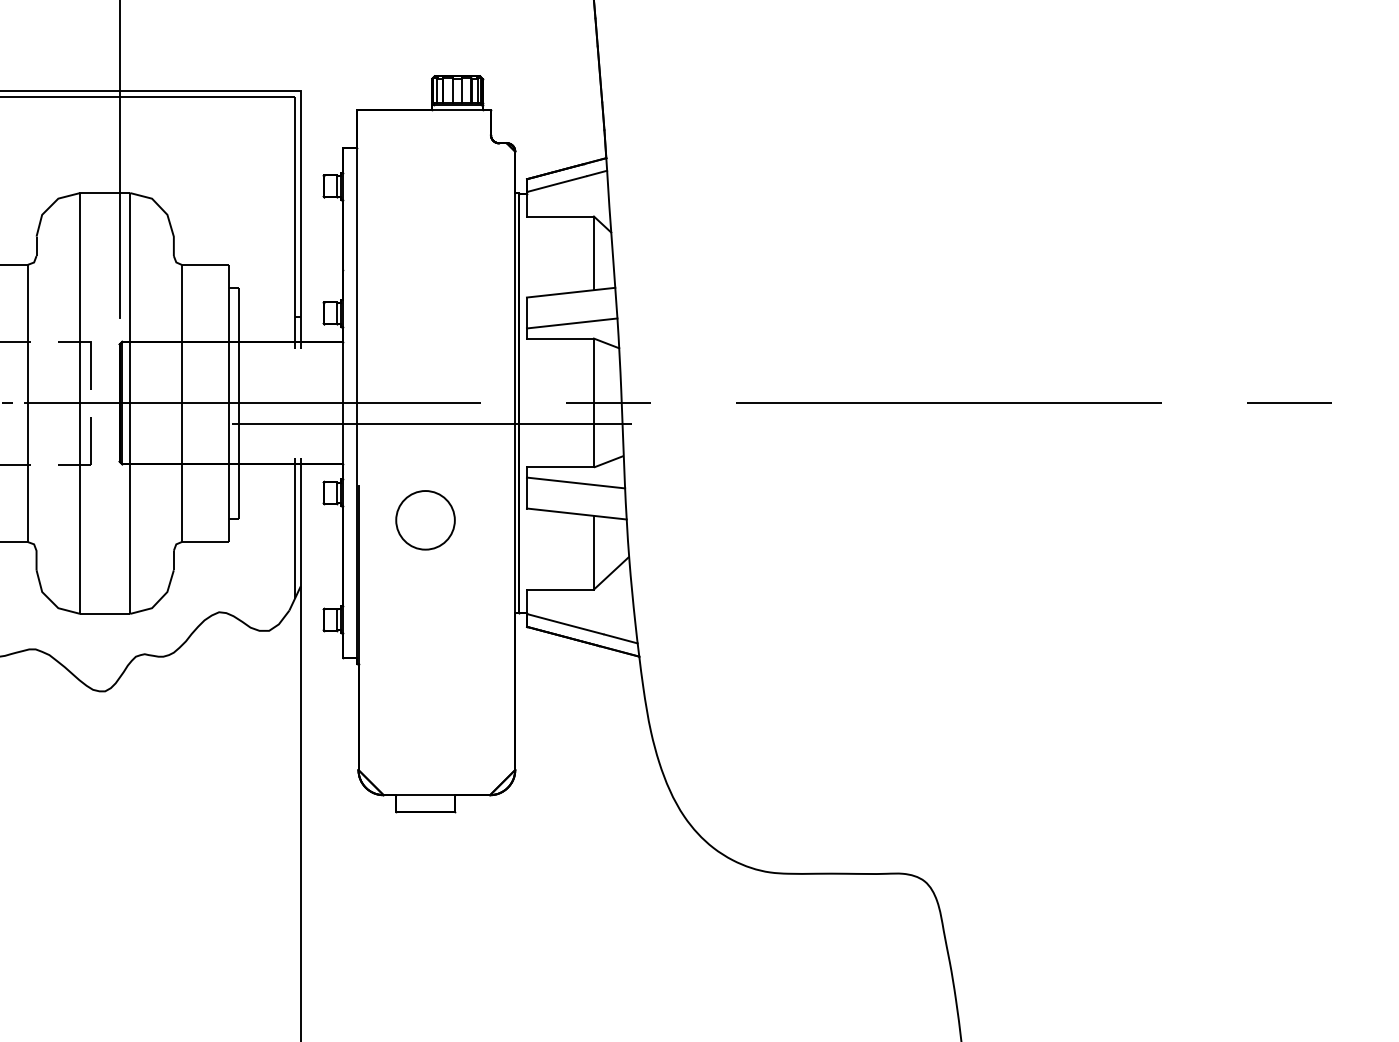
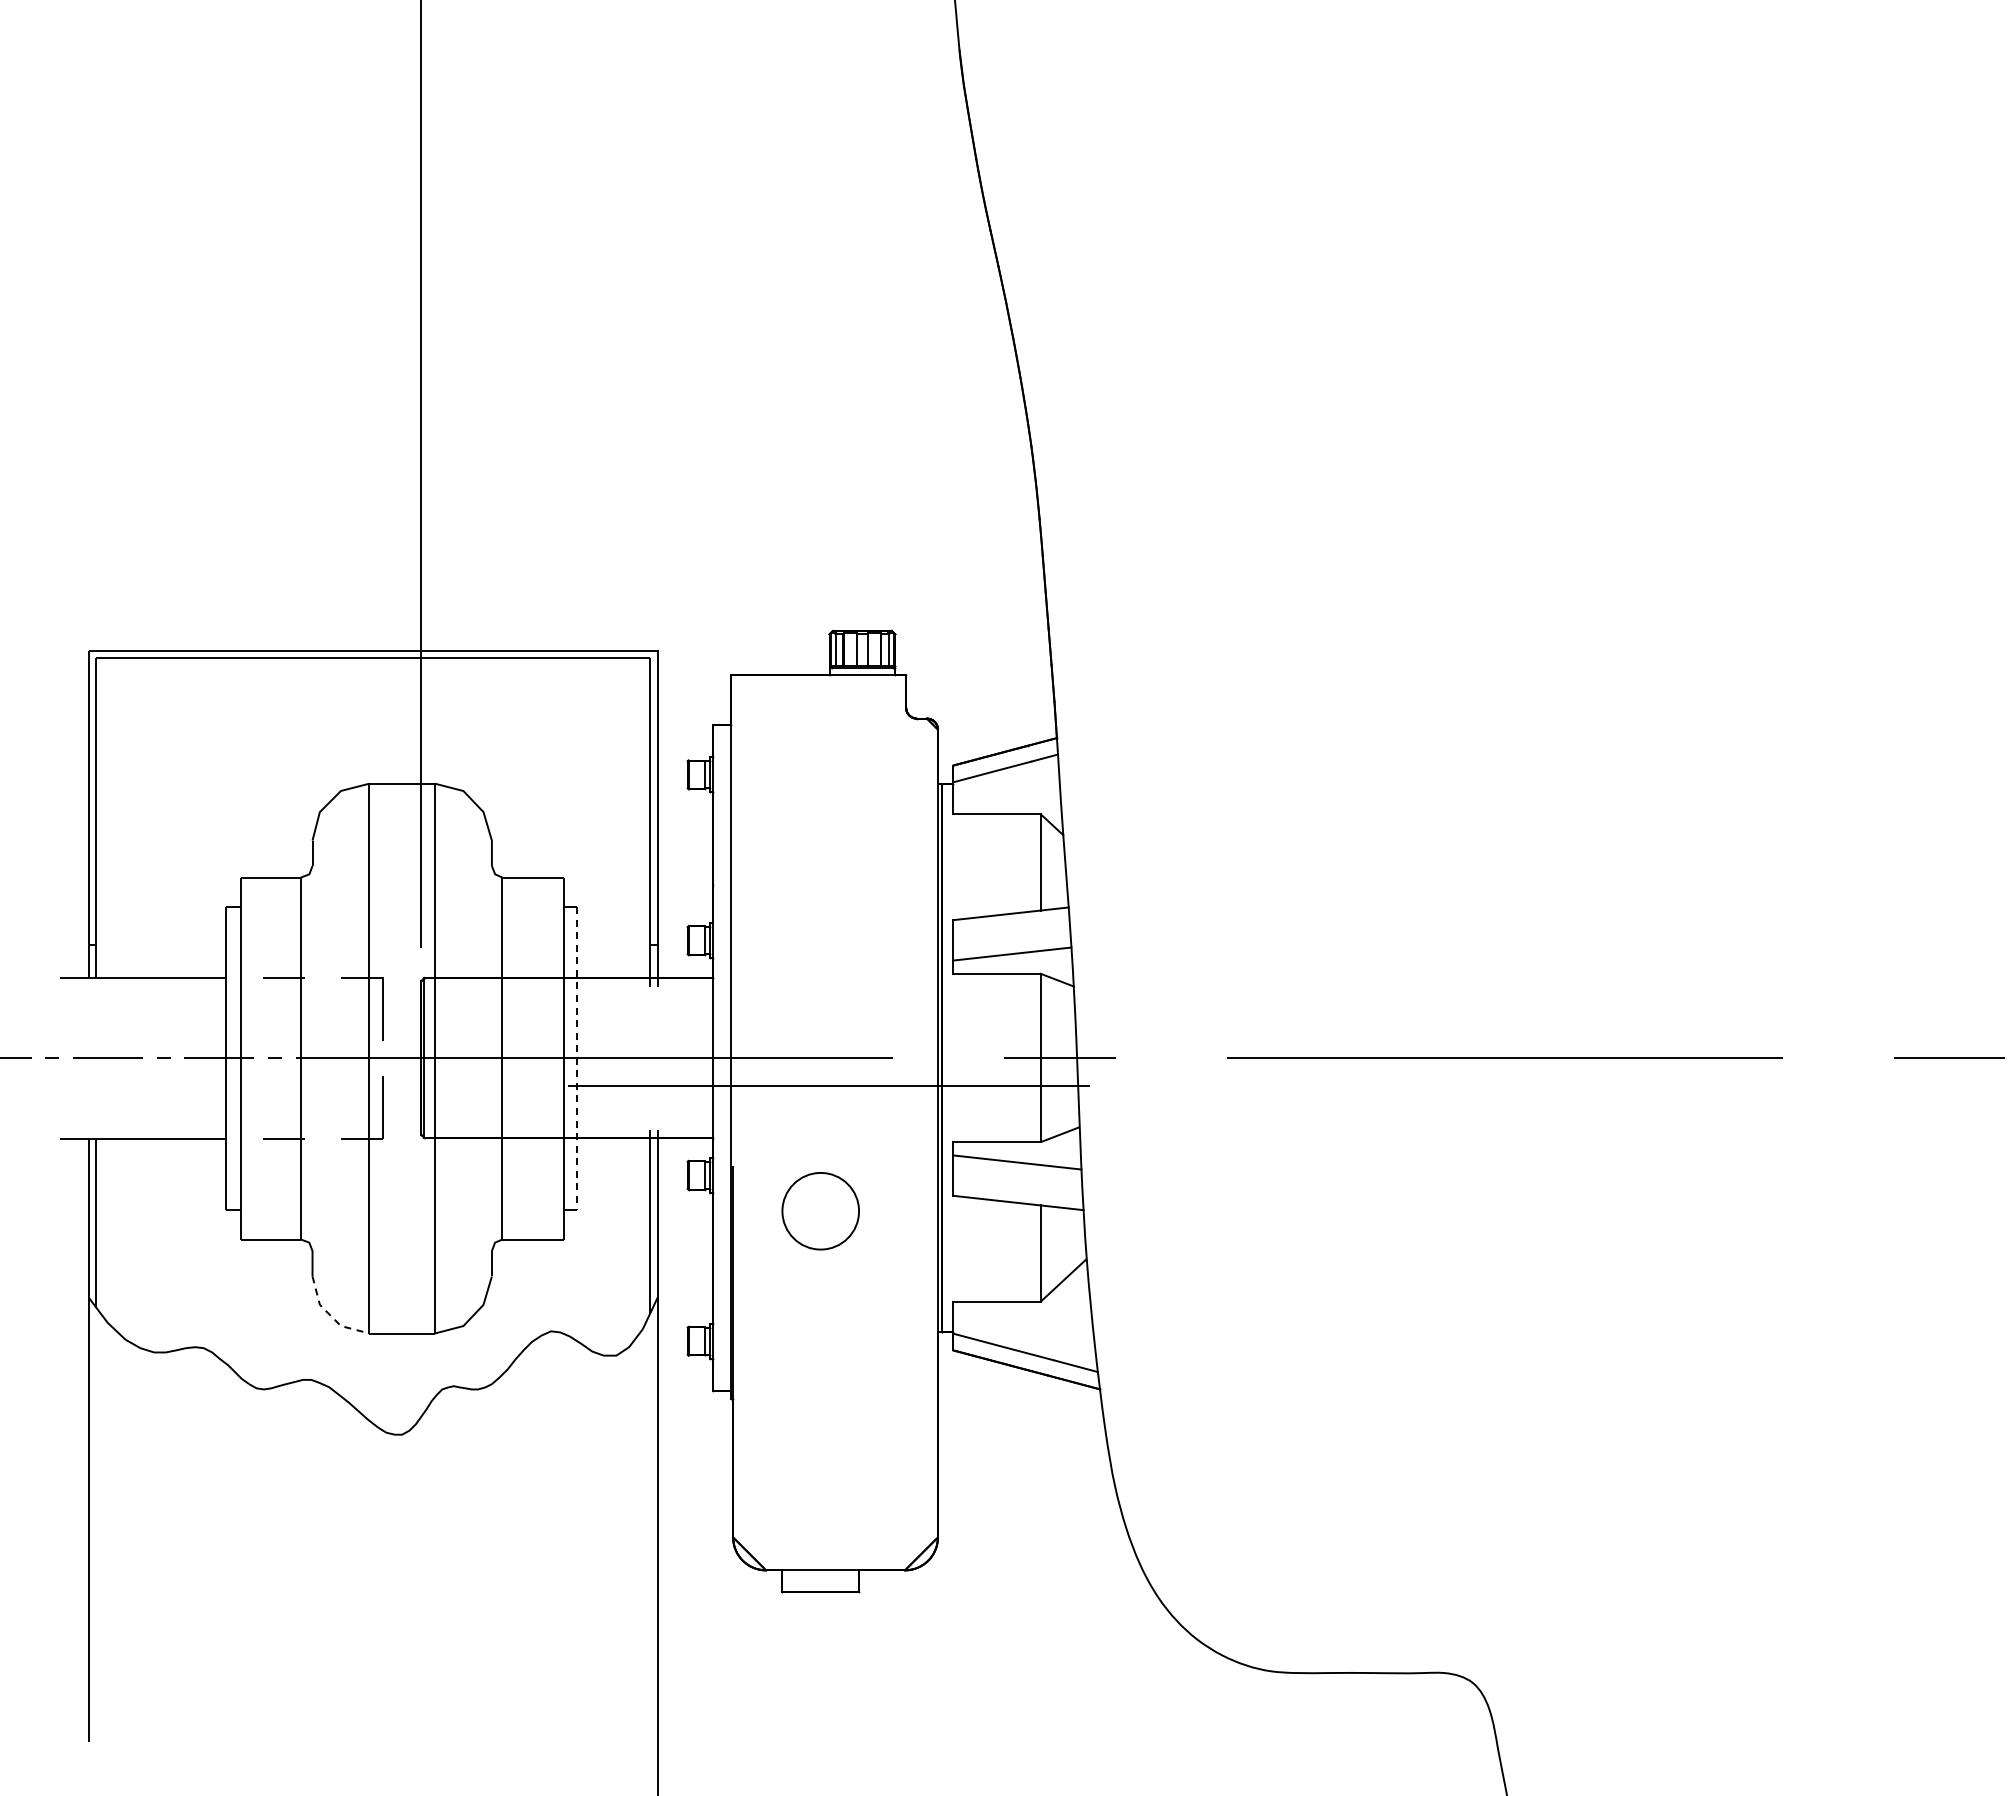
line: (239, 404) -> (577, 1059), solid -> dashed
line: (50, 600) -> (330, 1315), solid -> dashed

